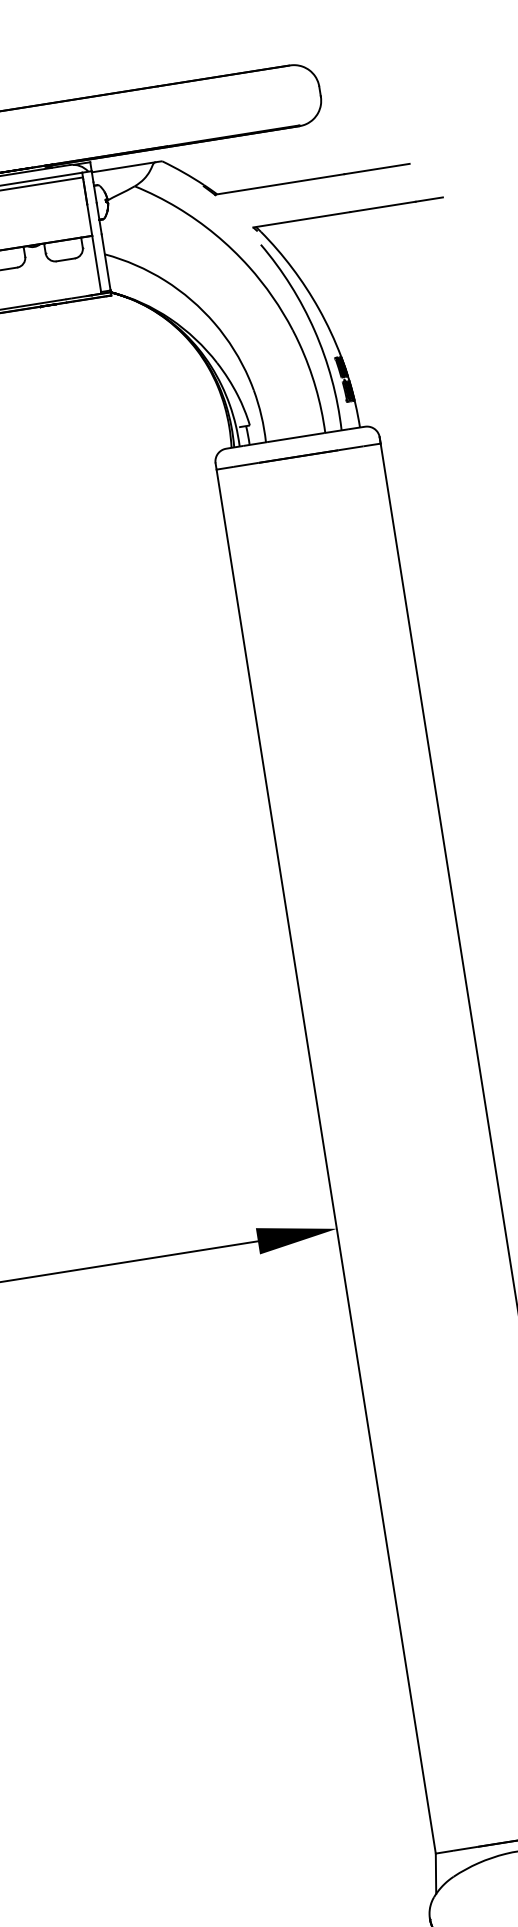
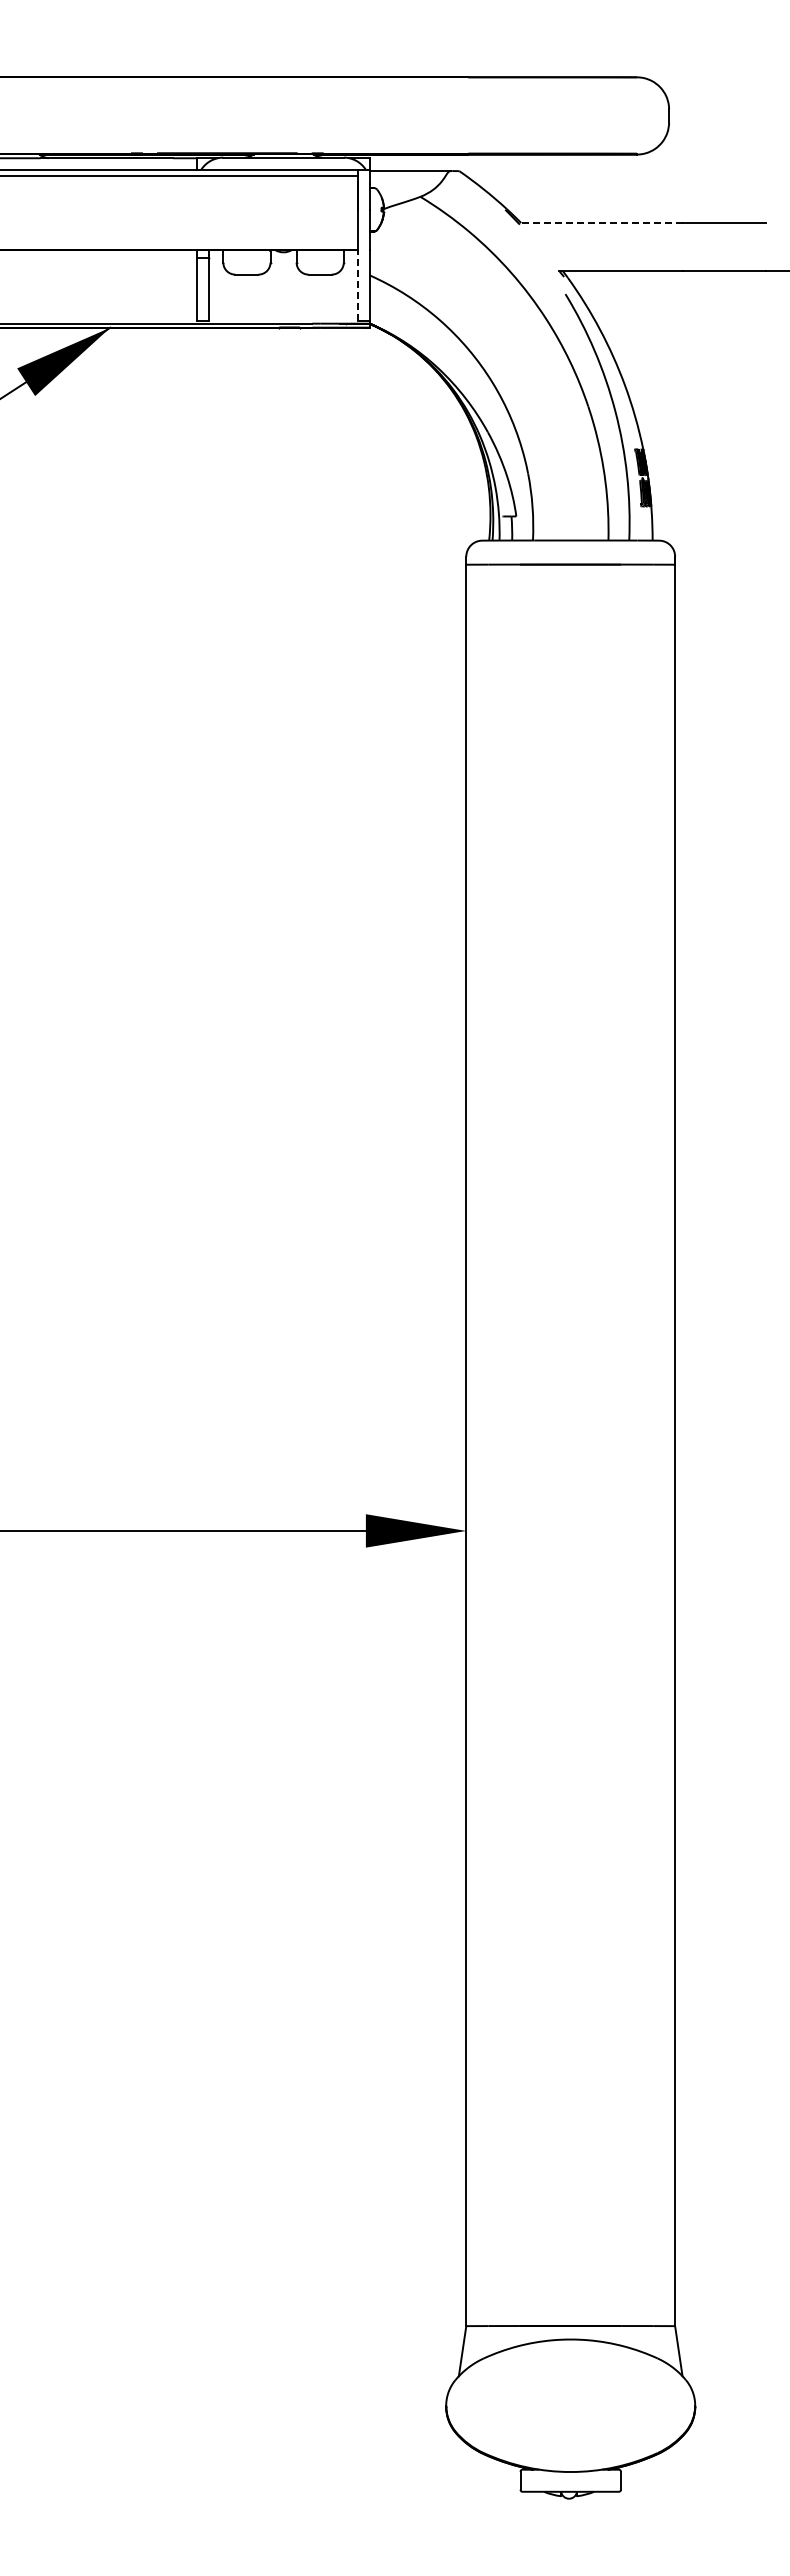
line: (279, 184) -> (600, 223), solid -> dashed
line: (96, 263) -> (357, 285), solid -> dashed

